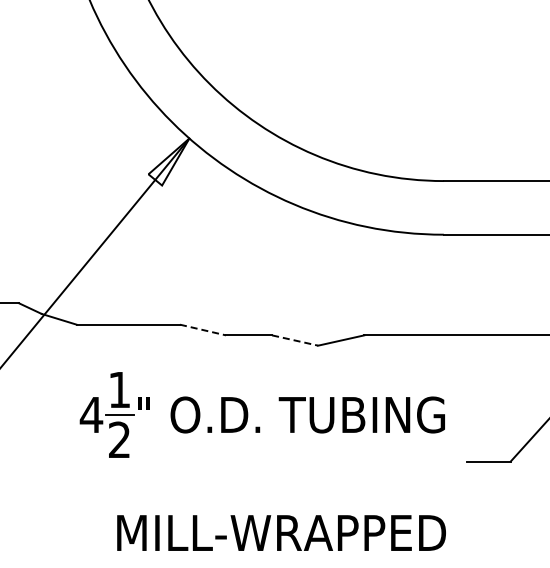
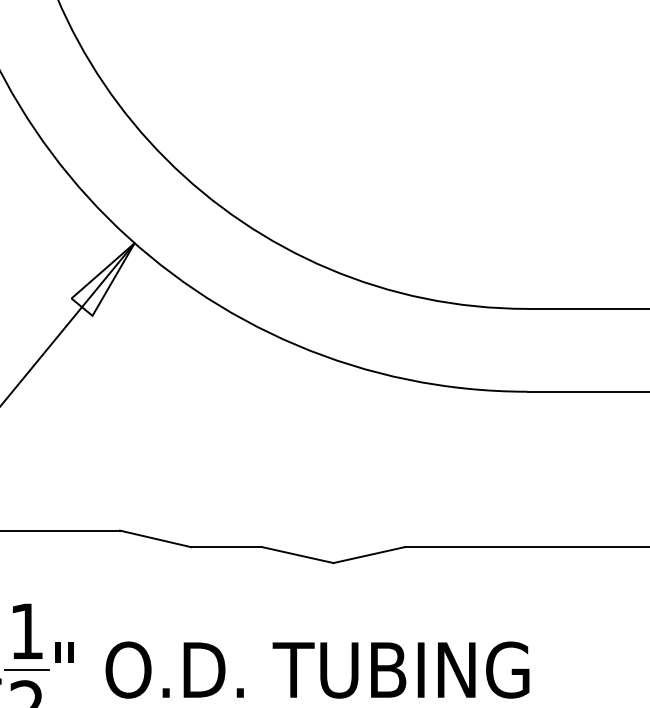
line: (203, 330) -> (156, 539), dashed -> solid
line: (295, 340) -> (298, 555), dashed -> solid

